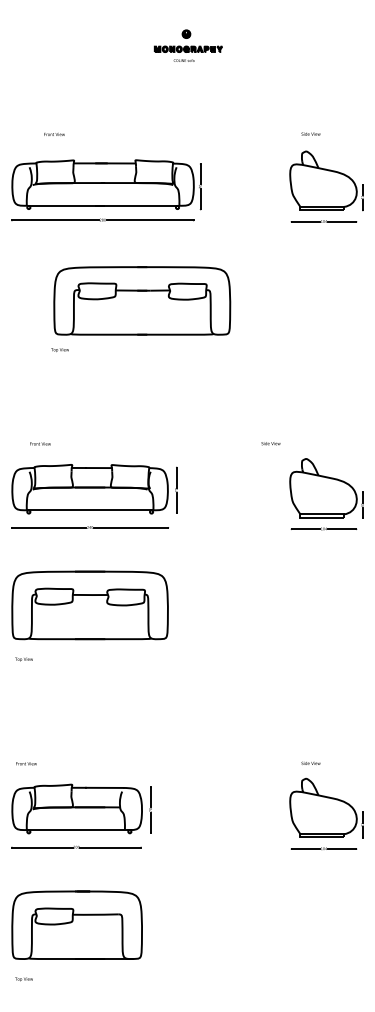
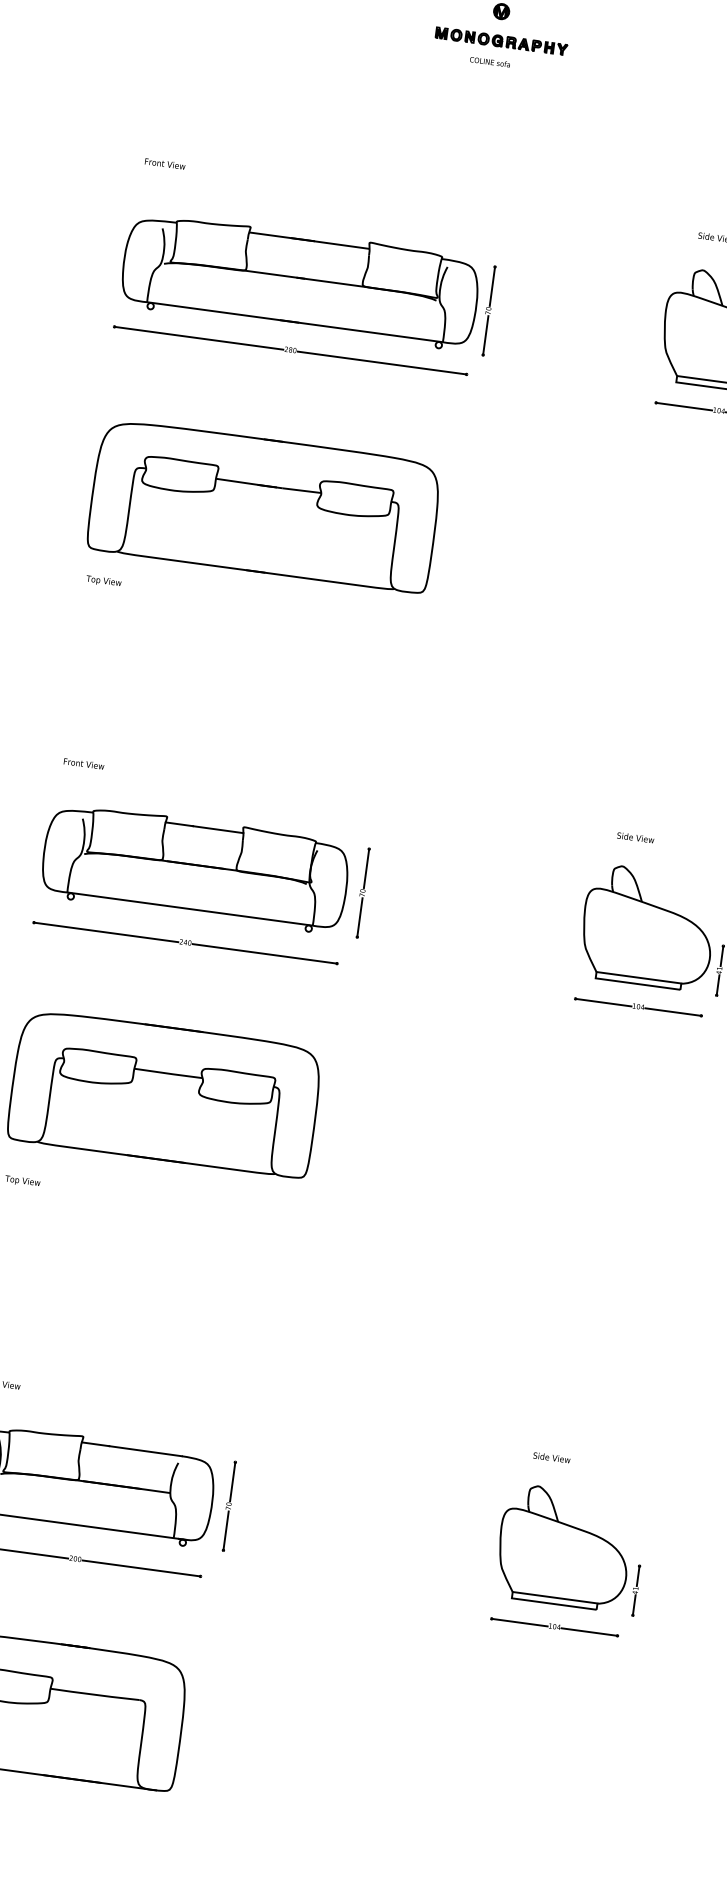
text: (54, 134) -> (165, 164), moved
part: (142, 300) -> (265, 505), moved
text: (59, 350) -> (102, 581), moved
text: (40, 443) -> (84, 763), moved
text: (270, 443) -> (634, 837), moved

